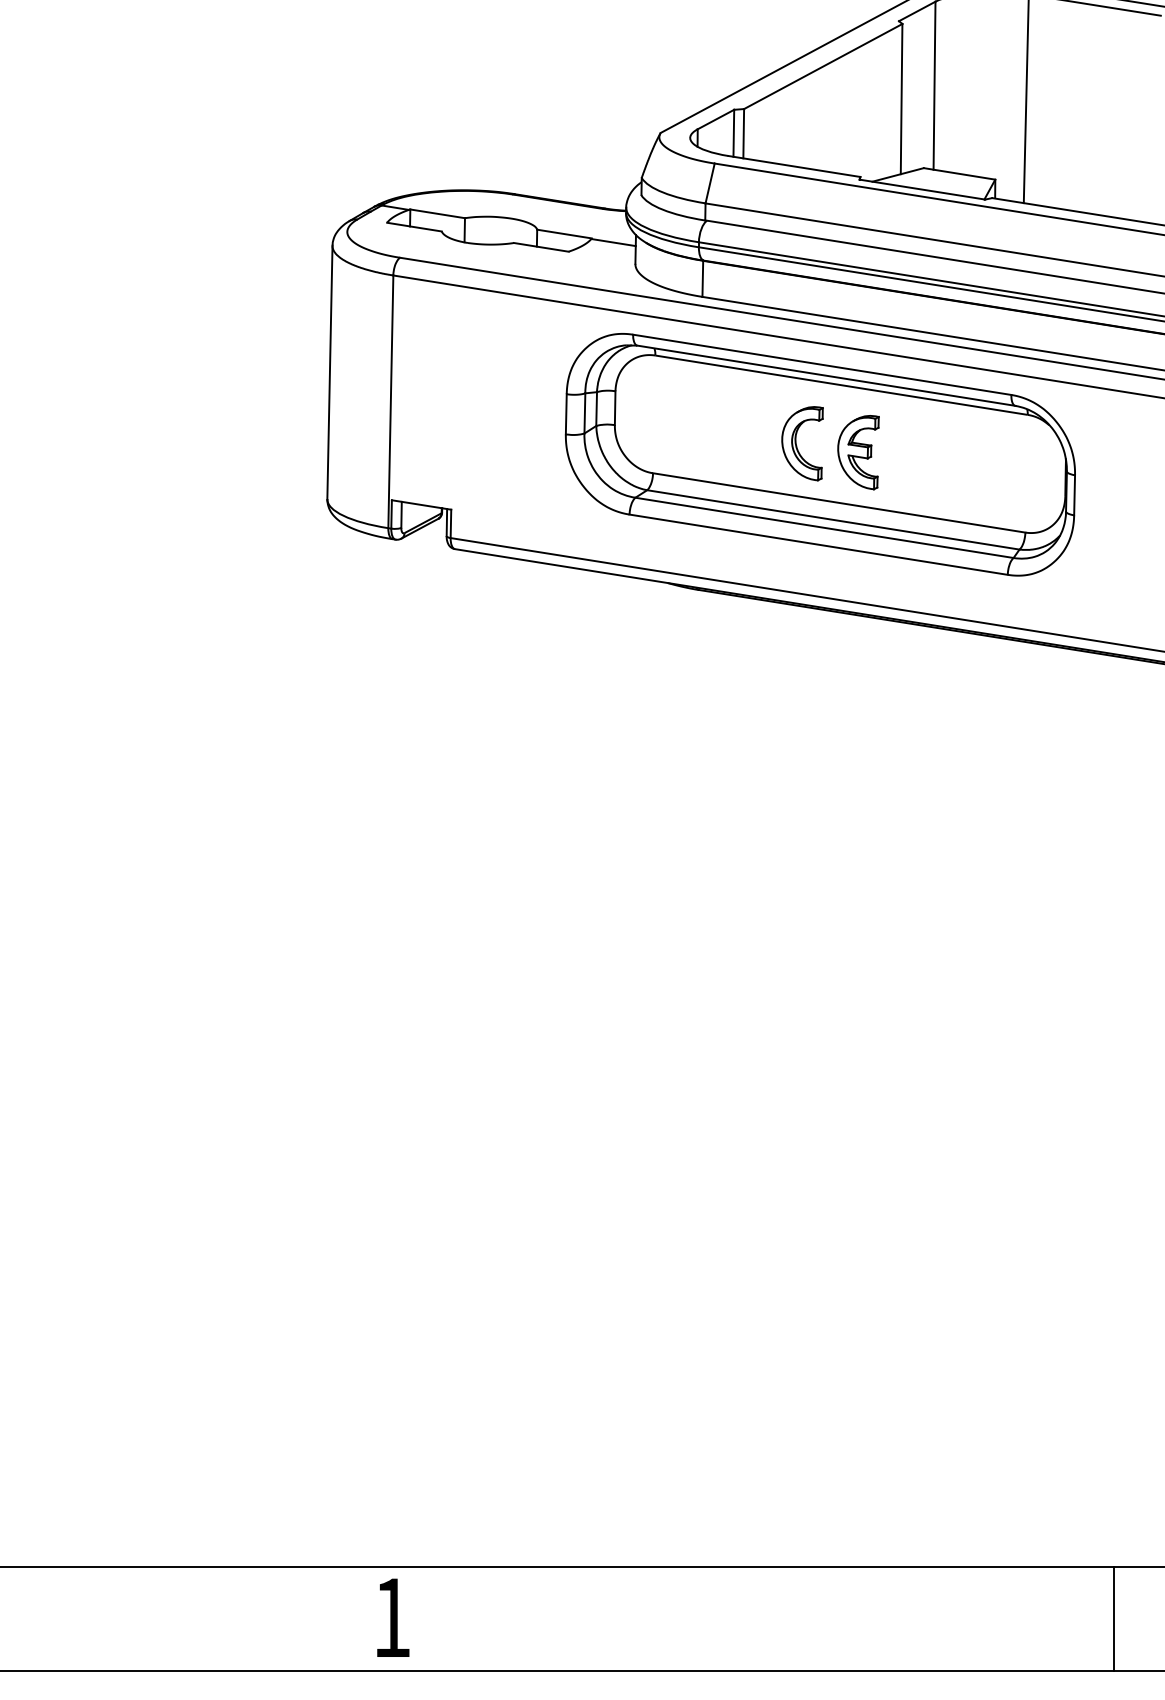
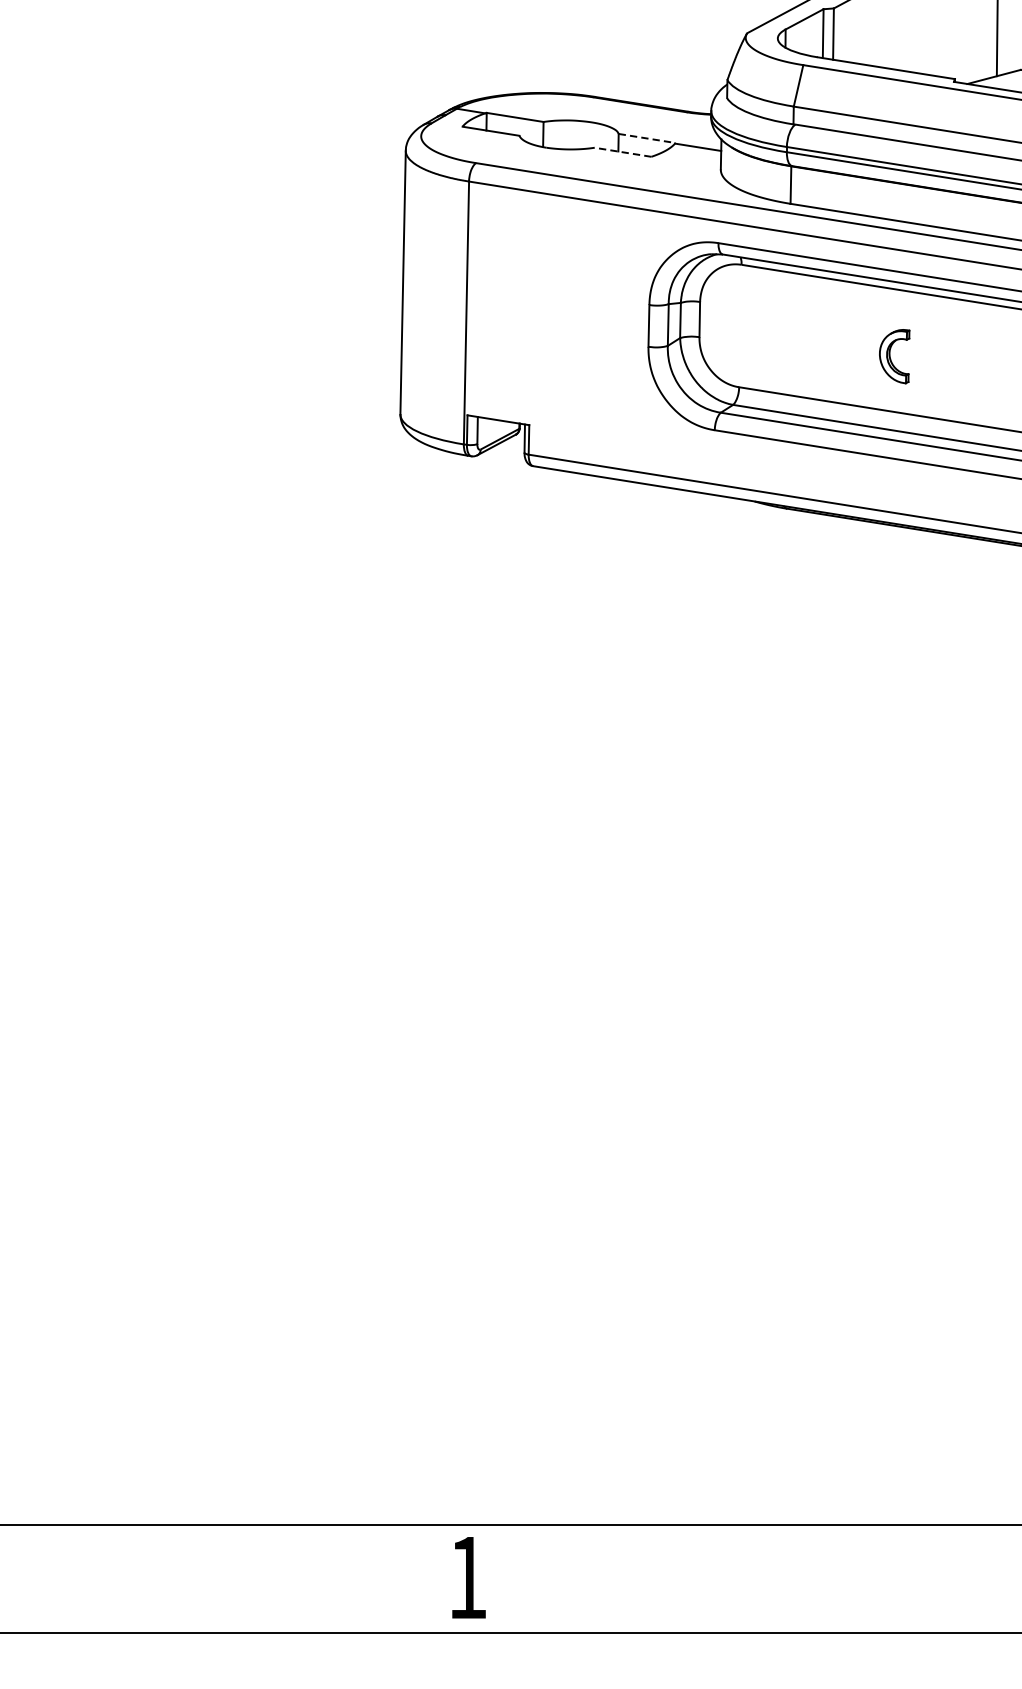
line: (564, 234) -> (647, 138), solid -> dashed
line: (541, 247) -> (623, 152), solid -> dashed
part: (802, 443) -> (894, 356), size x0.7
part: (858, 452) -> (952, 365), removed

